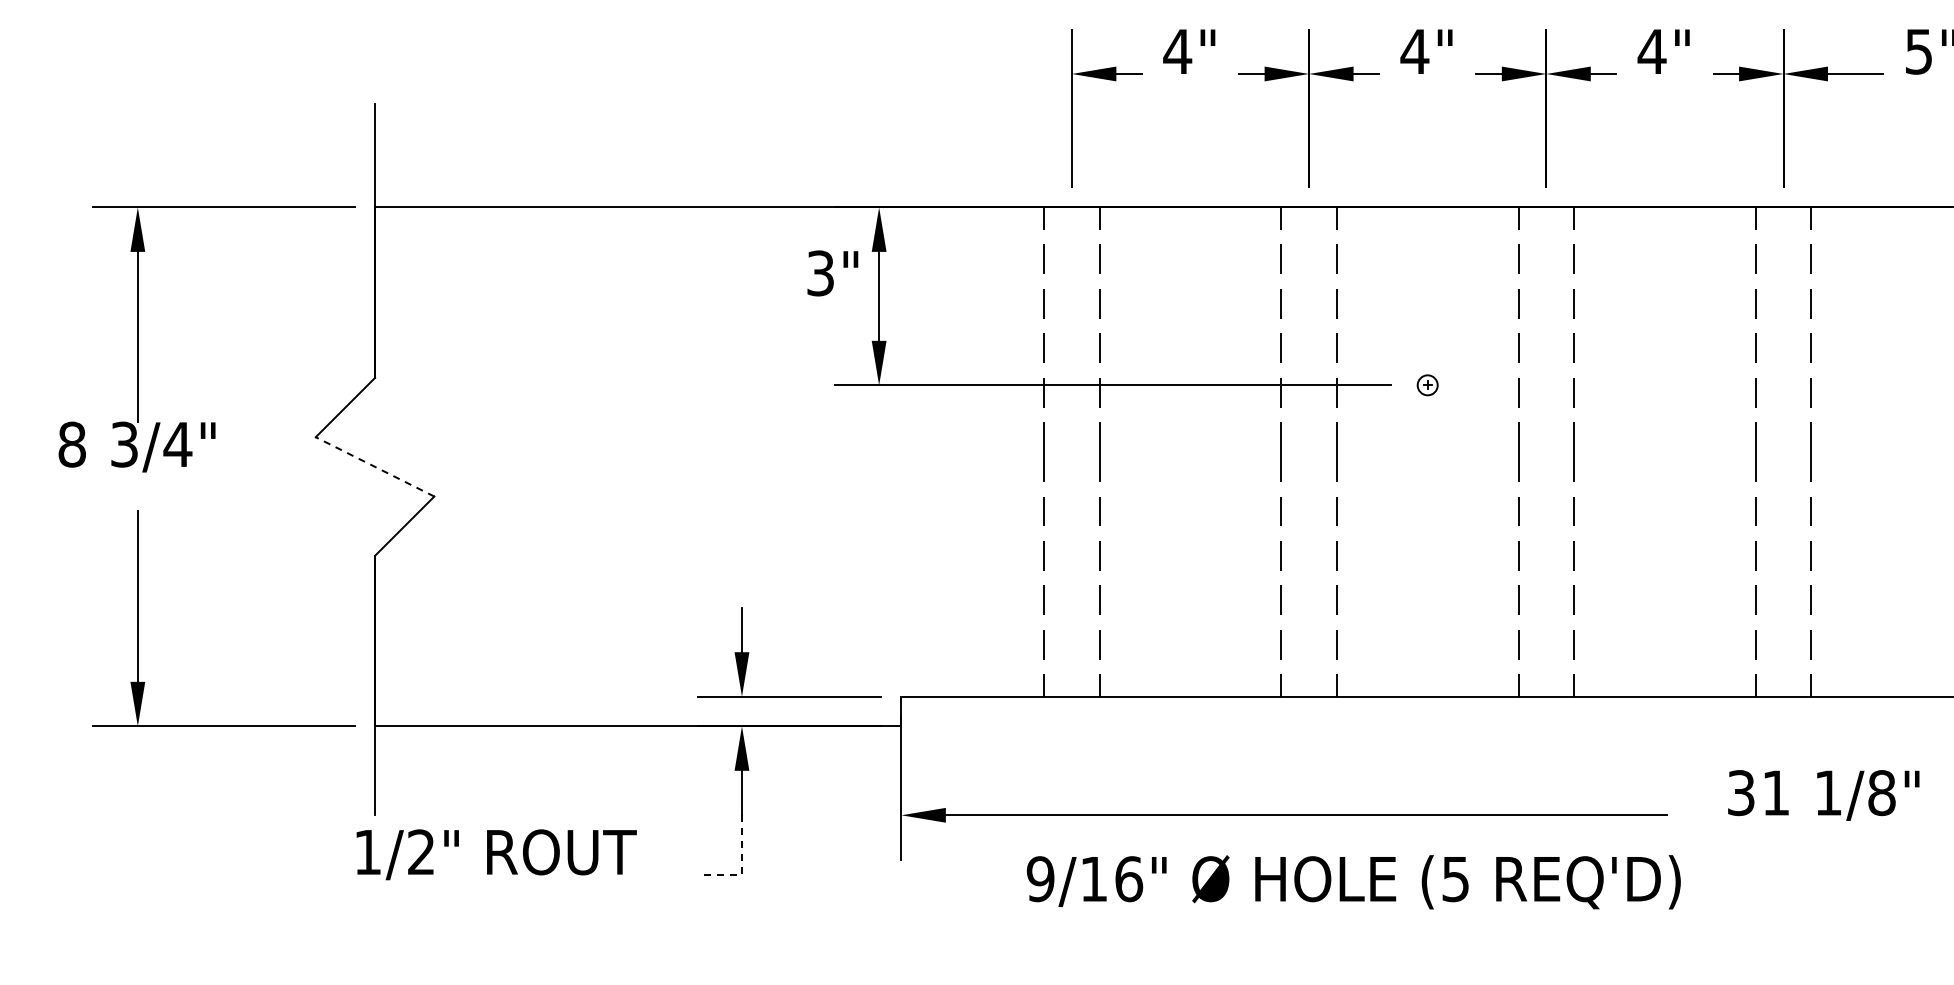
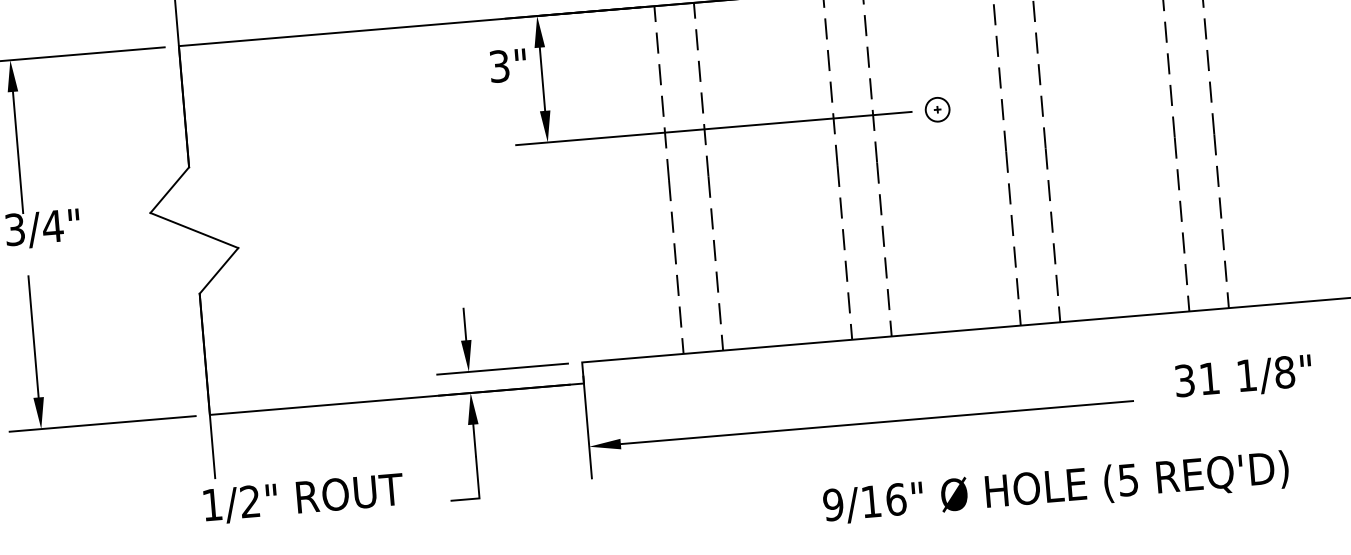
circle: (1427, 385) -> (937, 109), size x1.67
line: (374, 466) -> (193, 230), dashed -> solid
line: (741, 865) -> (478, 491), dashed -> solid
text: (1353, 882) -> (1055, 488), moved

